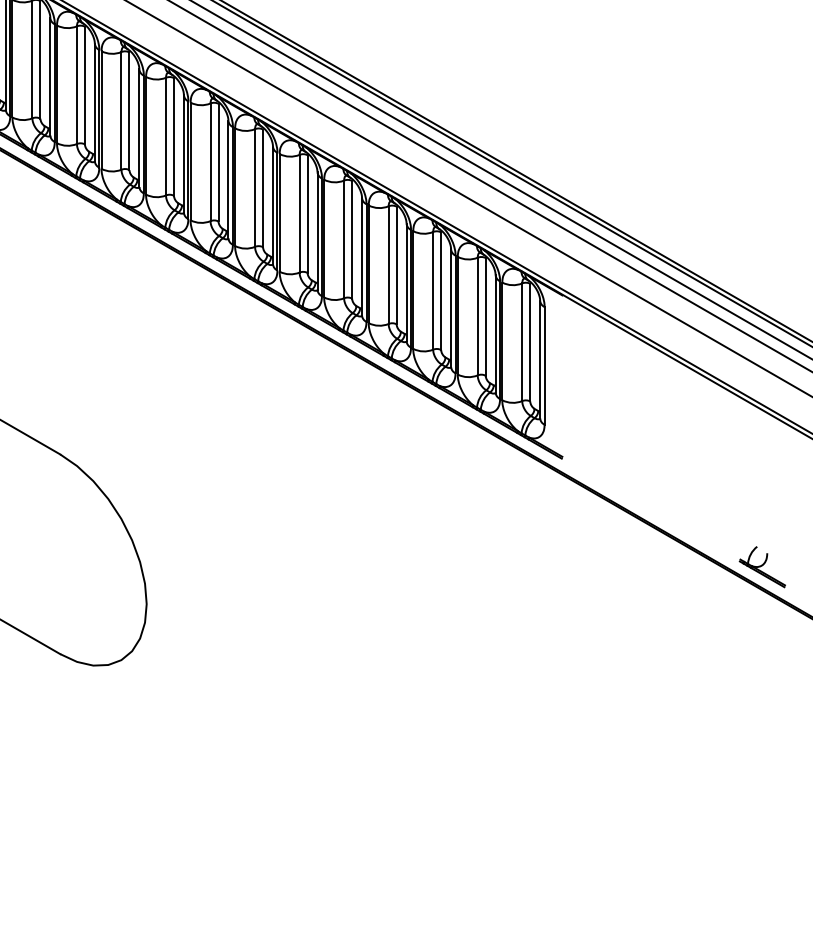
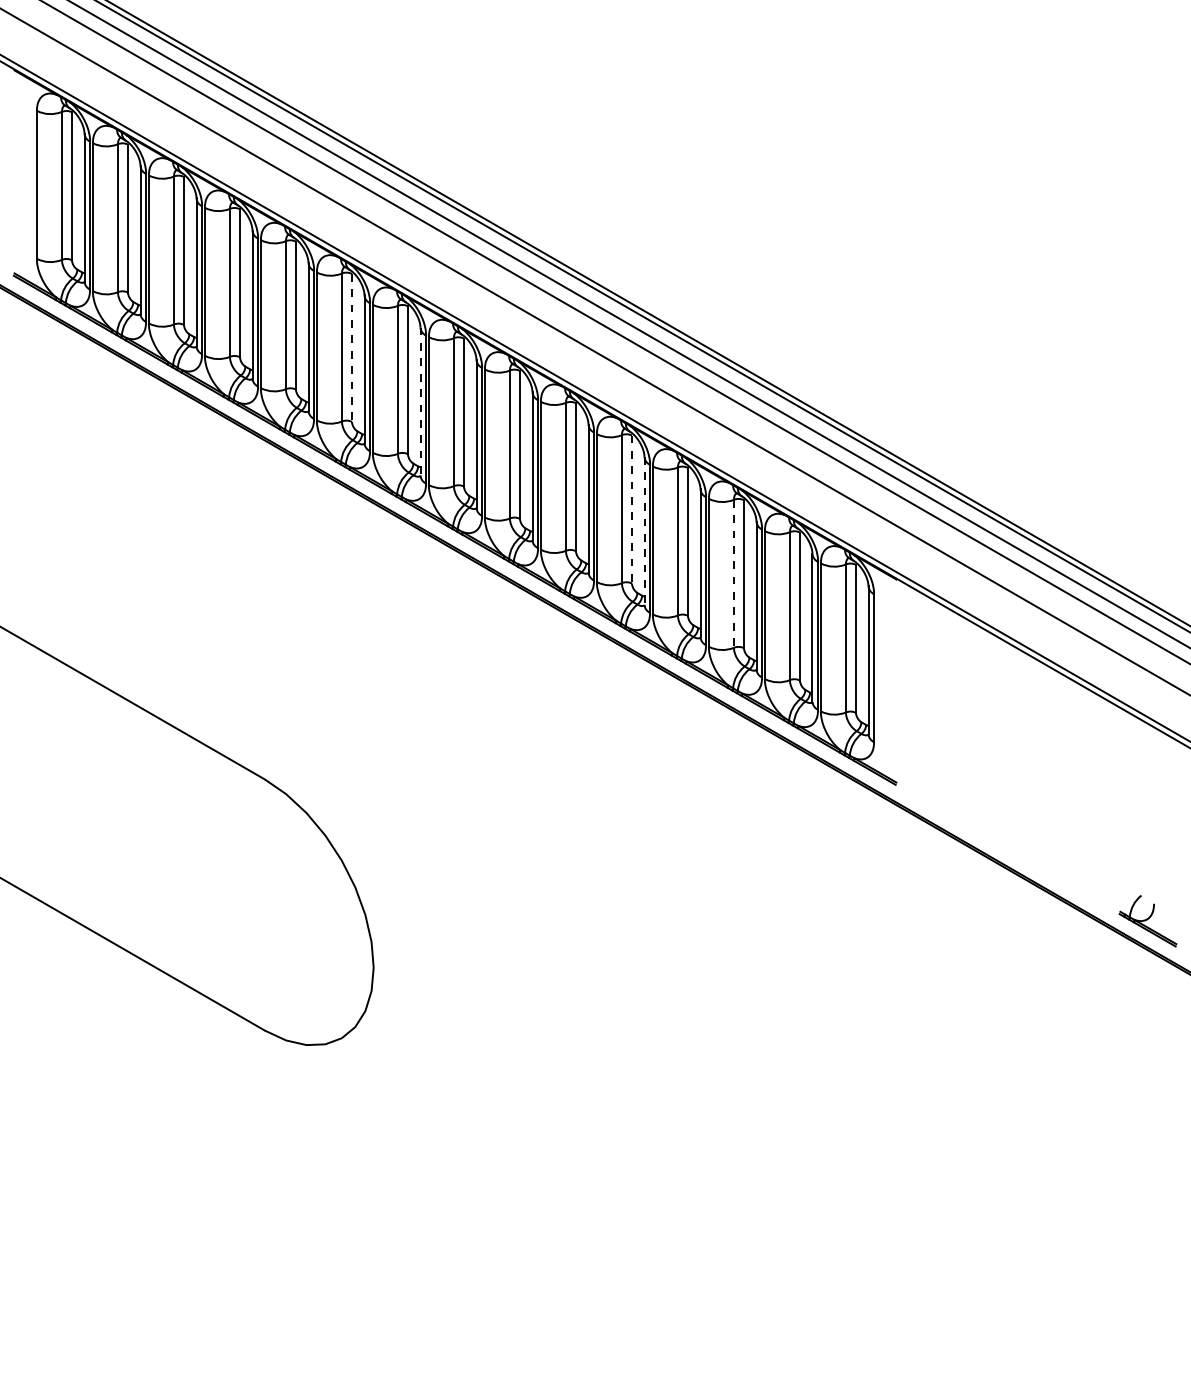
line: (129, 110) -> (352, 347), solid -> dashed
line: (183, 153) -> (420, 401), solid -> dashed
line: (352, 239) -> (632, 509), solid -> dashed
line: (362, 257) -> (644, 531), solid -> dashed
line: (432, 290) -> (733, 573), solid -> dashed

